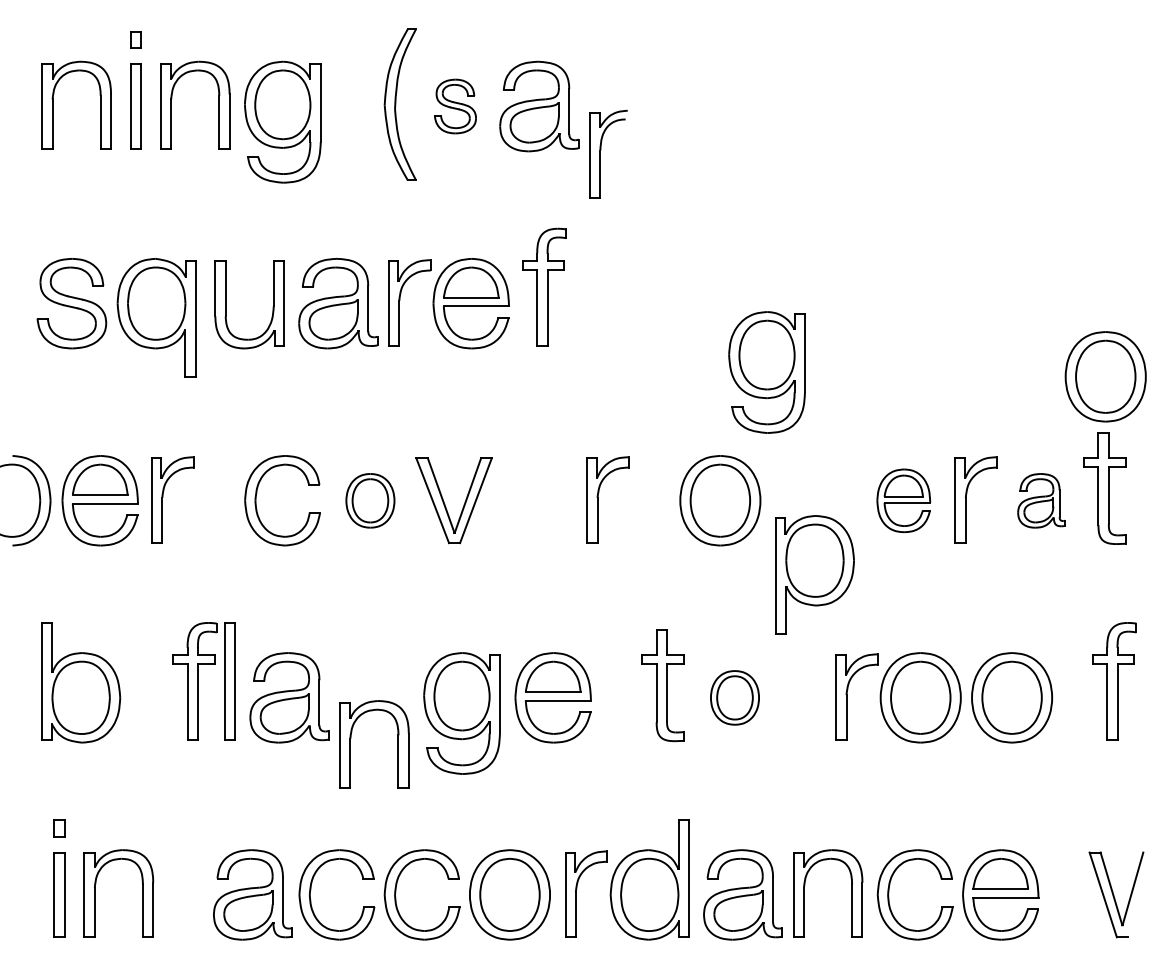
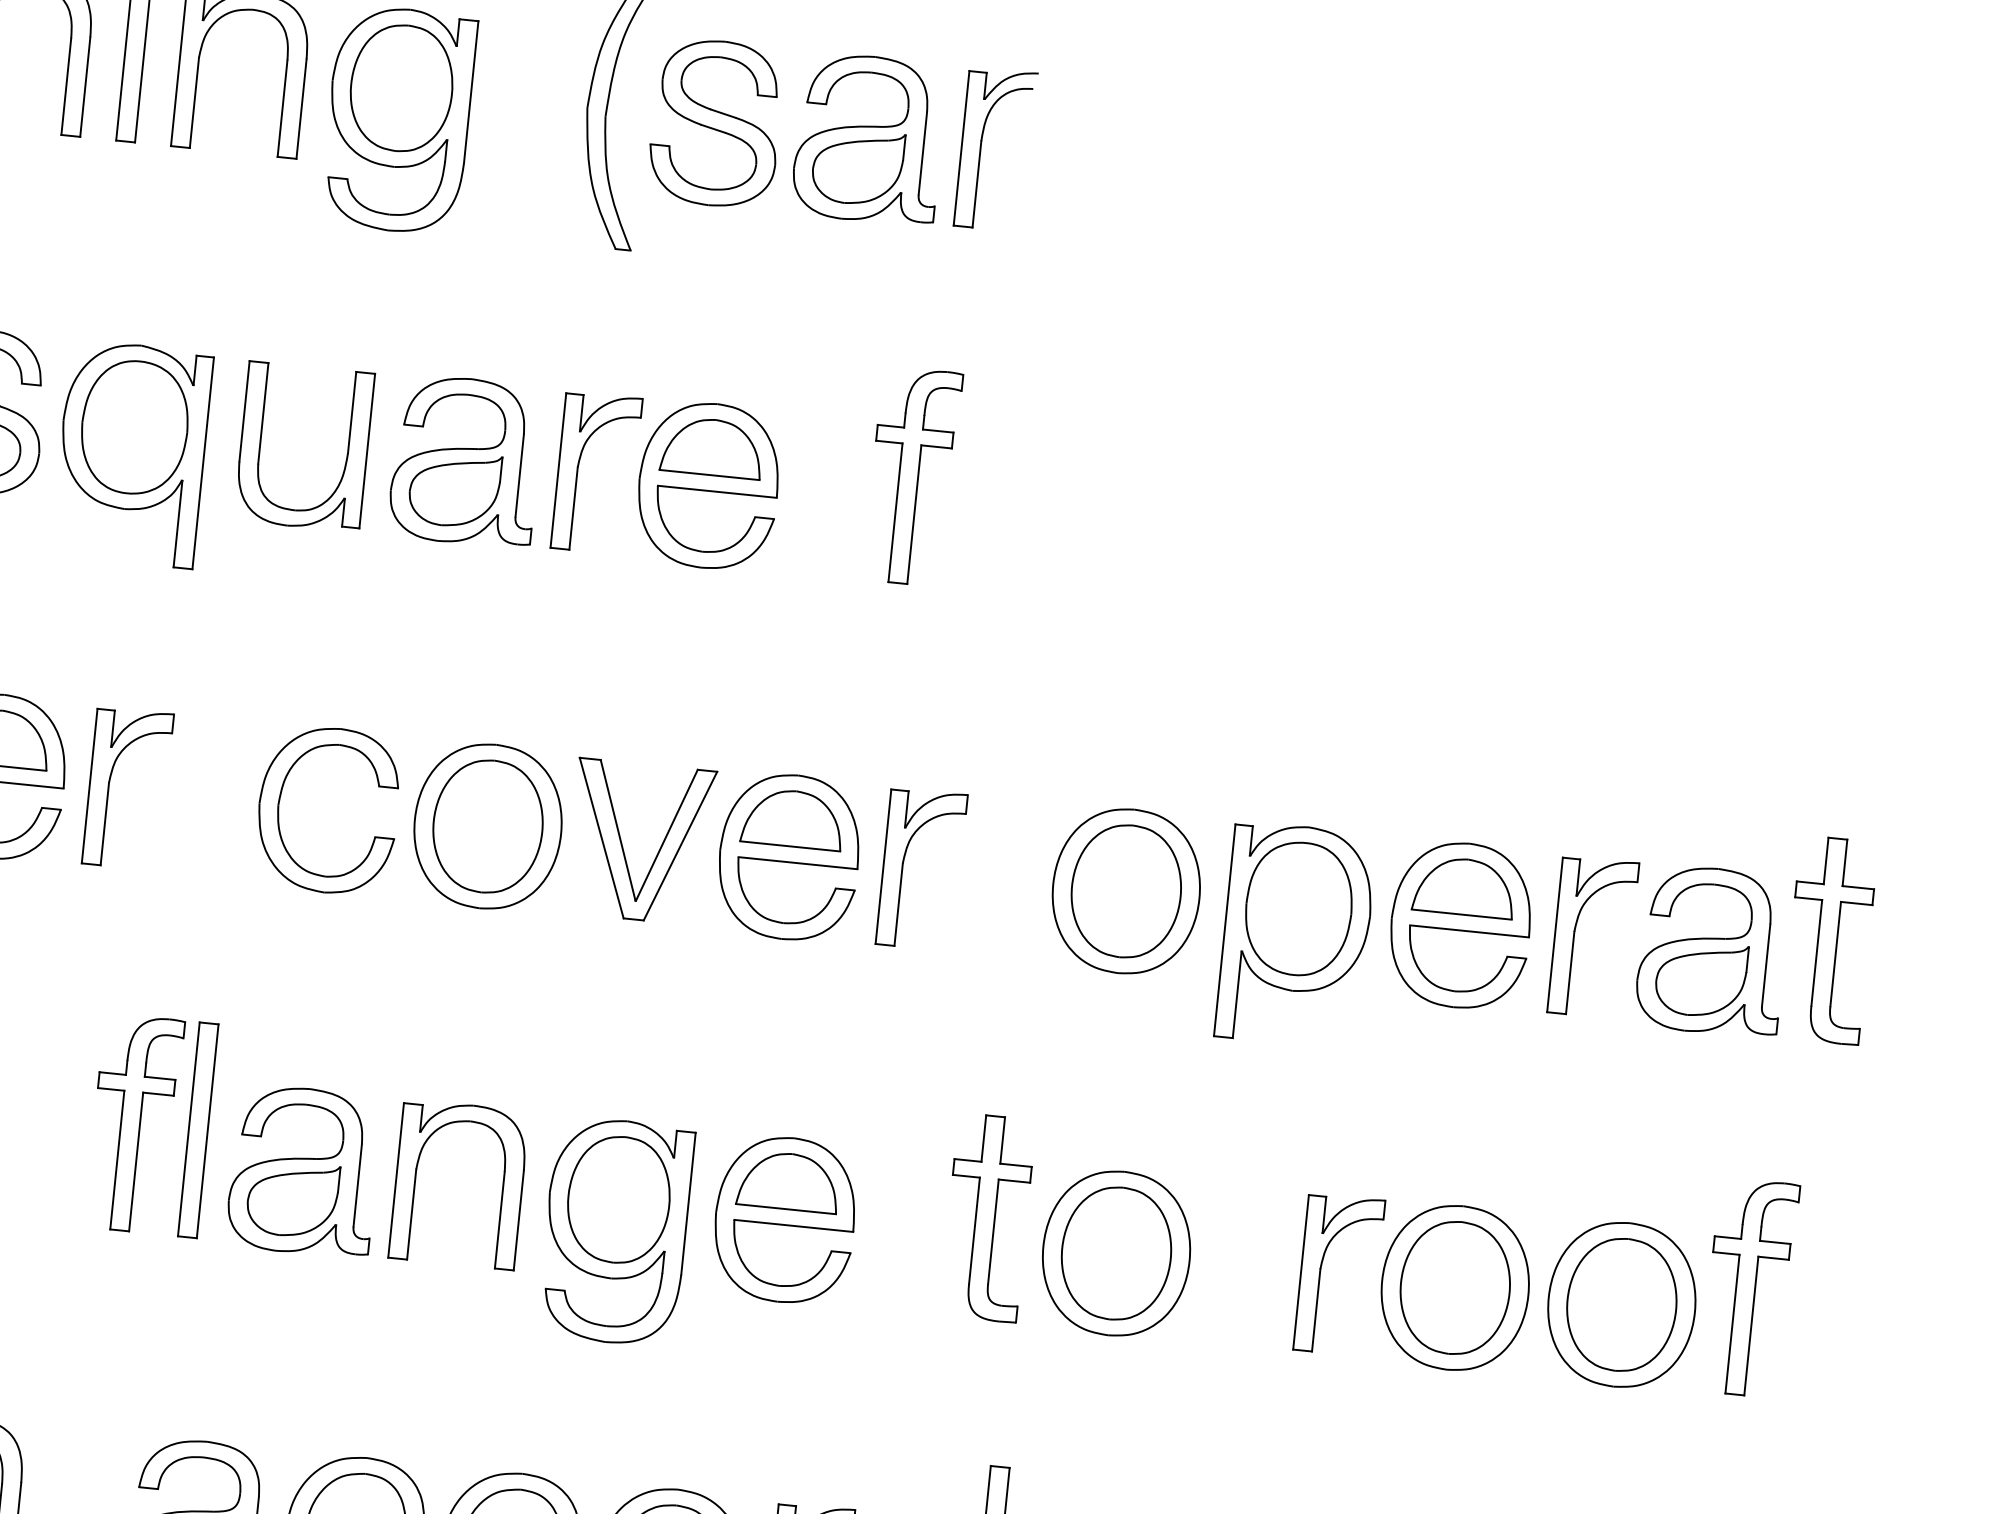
part: (455, 106) -> (716, 123), size x1.67
part: (601, 150) -> (983, 141), moved
part: (544, 286) -> (912, 474), moved
part: (766, 372) -> (1234, 666), removed
part: (1105, 376) -> (1851, 736), removed
part: (370, 500) -> (488, 826), size x1.67
part: (535, 500) -> (789, 856), added
part: (903, 500) -> (1460, 924), size x1.43
part: (1041, 500) -> (1712, 950), size x1.67
part: (814, 574) -> (1295, 933), moved
part: (1114, 681) -> (1749, 1287), moved
part: (734, 697) -> (1115, 1252), size x1.67
part: (397, 744) -> (501, 1188), moved

